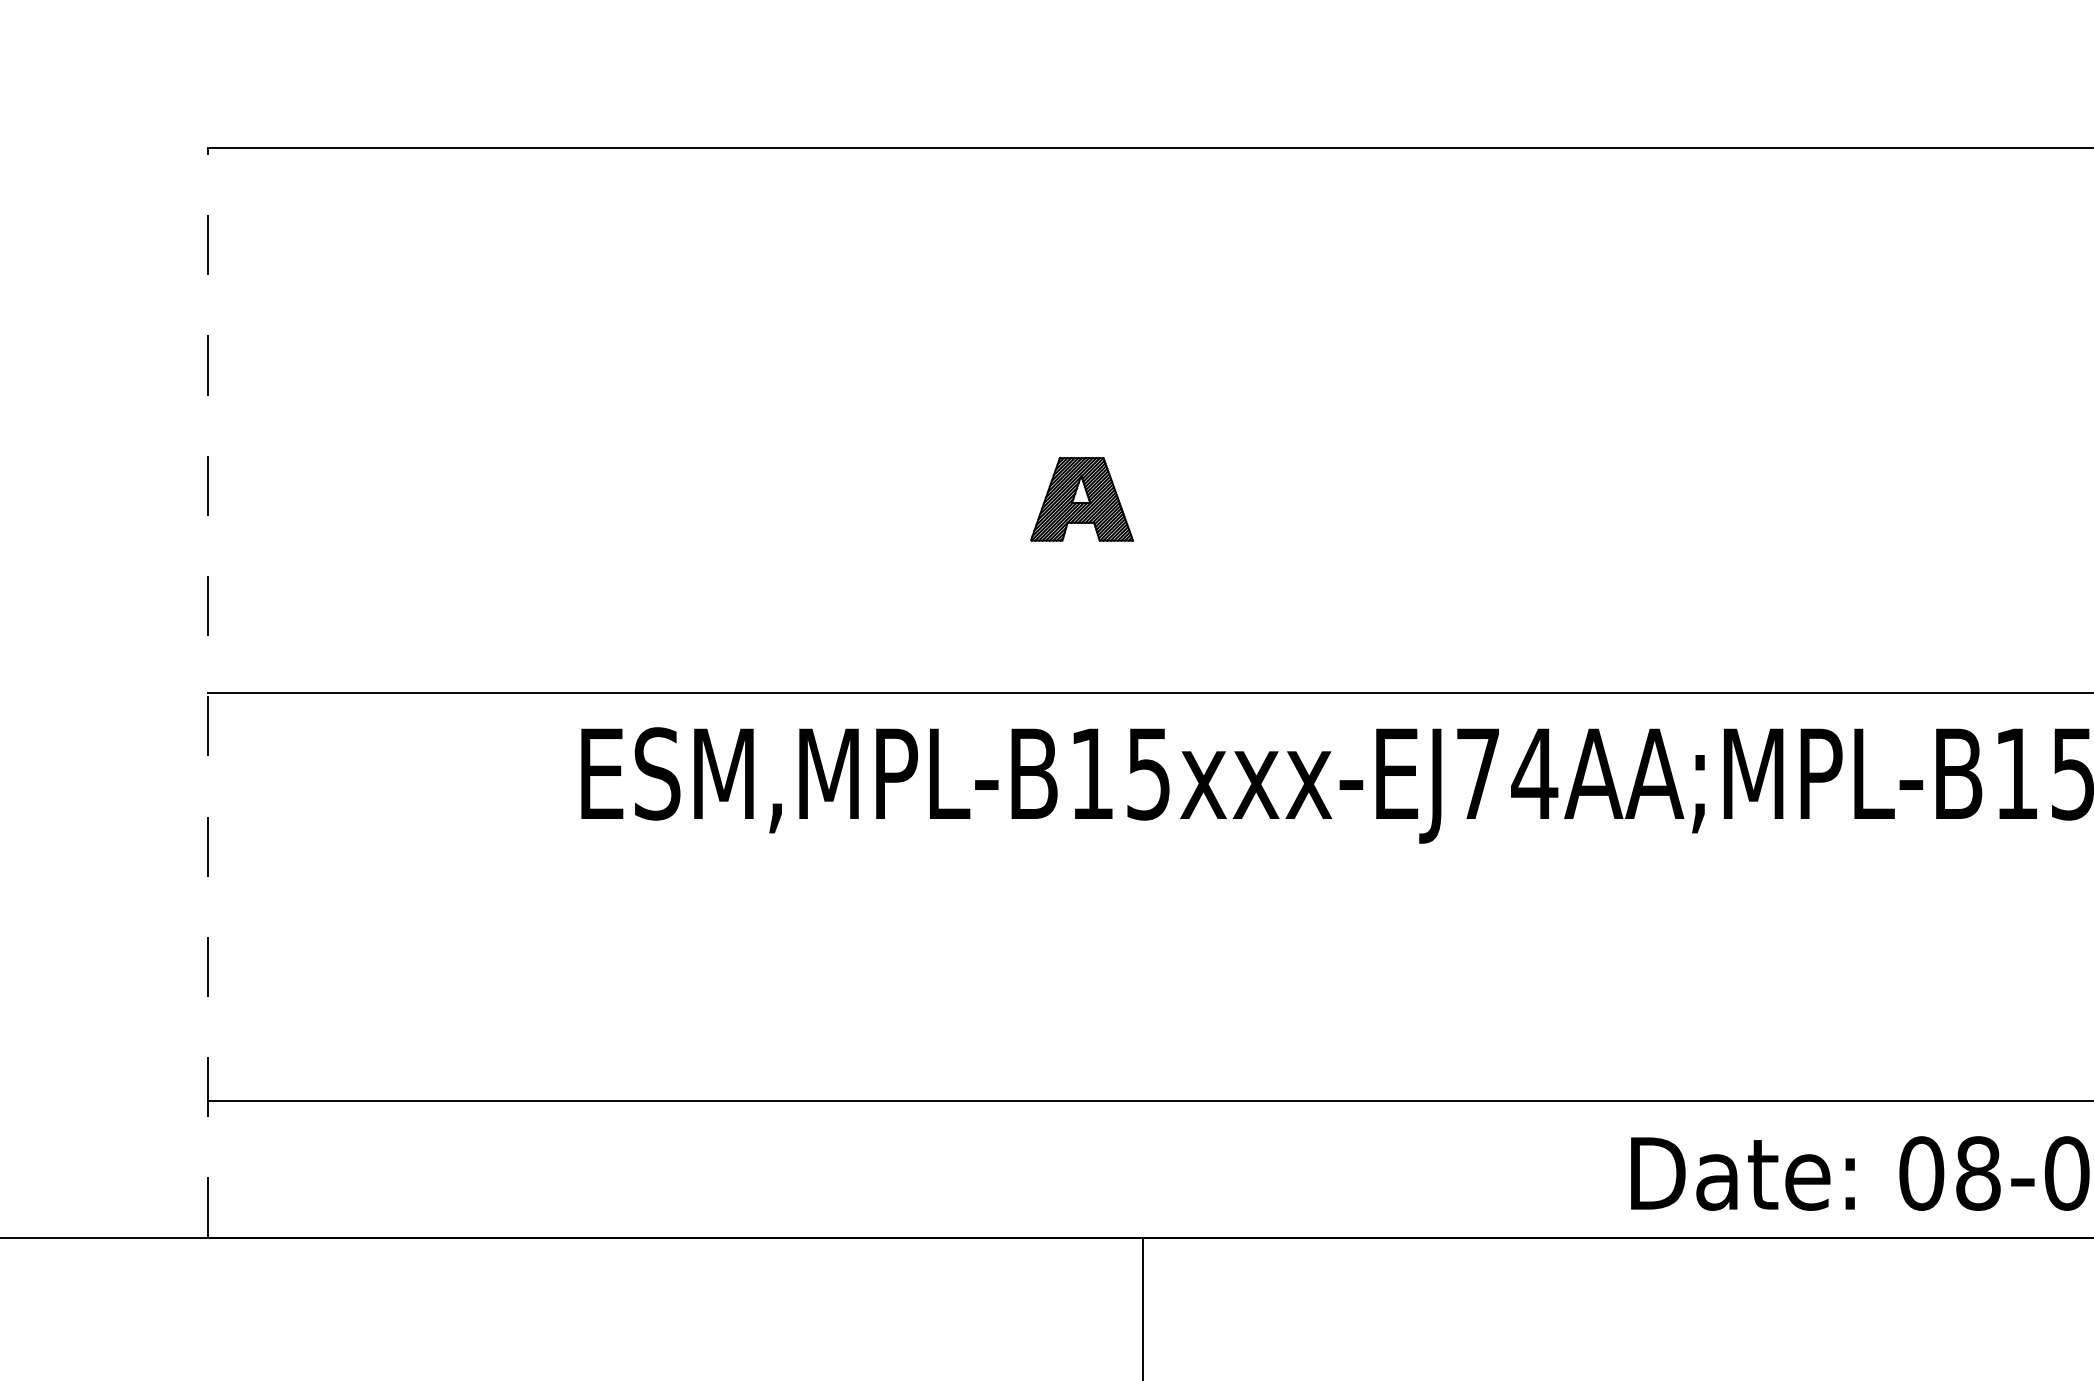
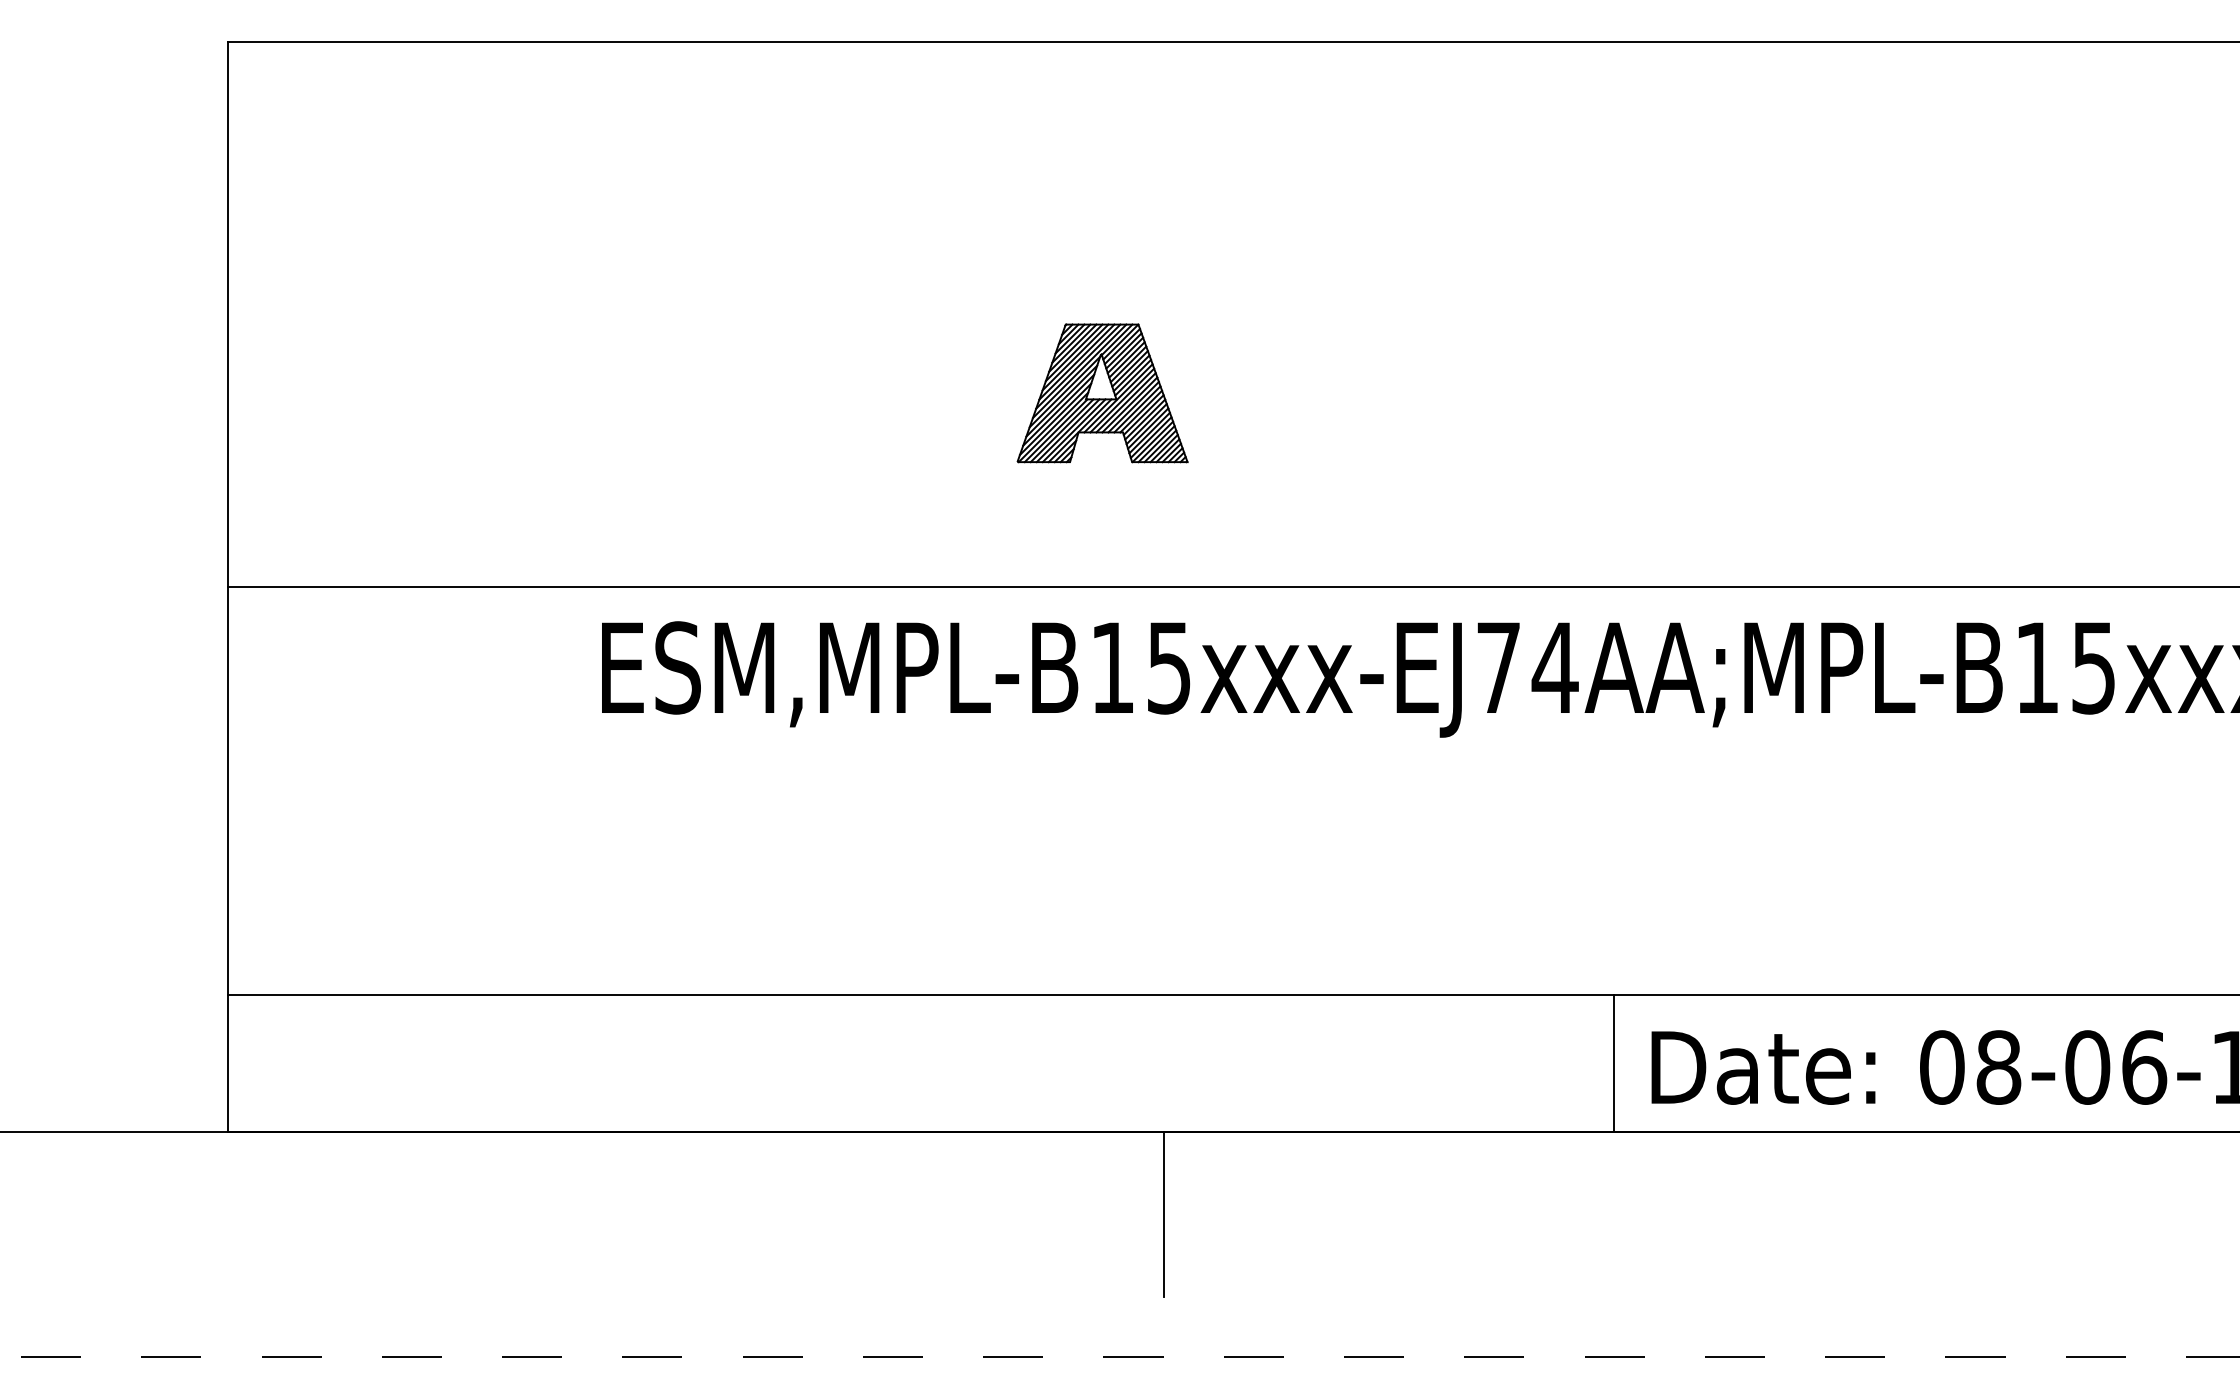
part: (1081, 499) -> (1102, 393), size x1.67
line: (207, 692) -> (228, 586), dashed -> solid
line: (1593, 1169) -> (1614, 1063), added

